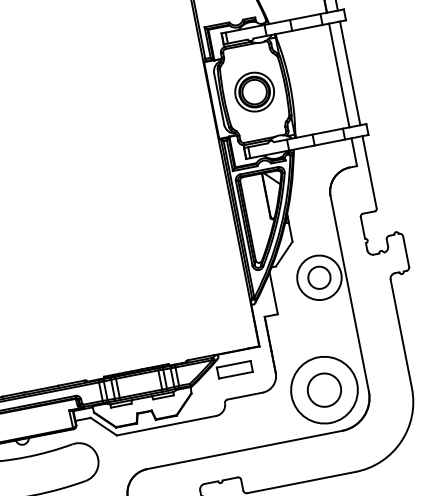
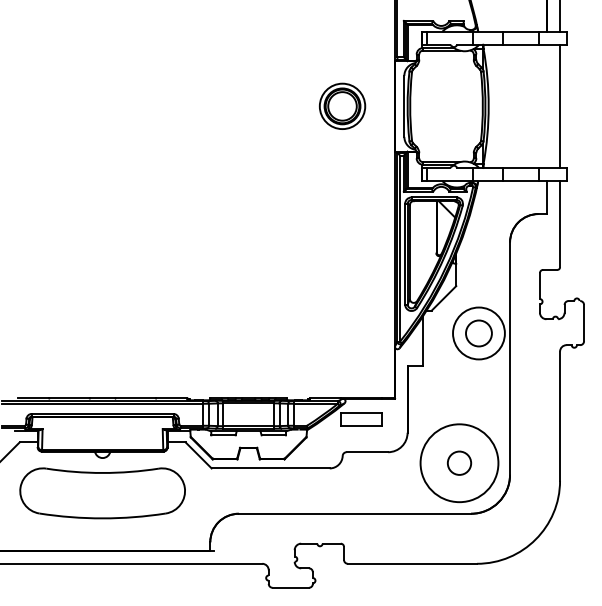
line: (339, 75) -> (547, 106), removed
part: (254, 91) -> (342, 105), moved
circle: (324, 389) -> (459, 462), size x0.6

